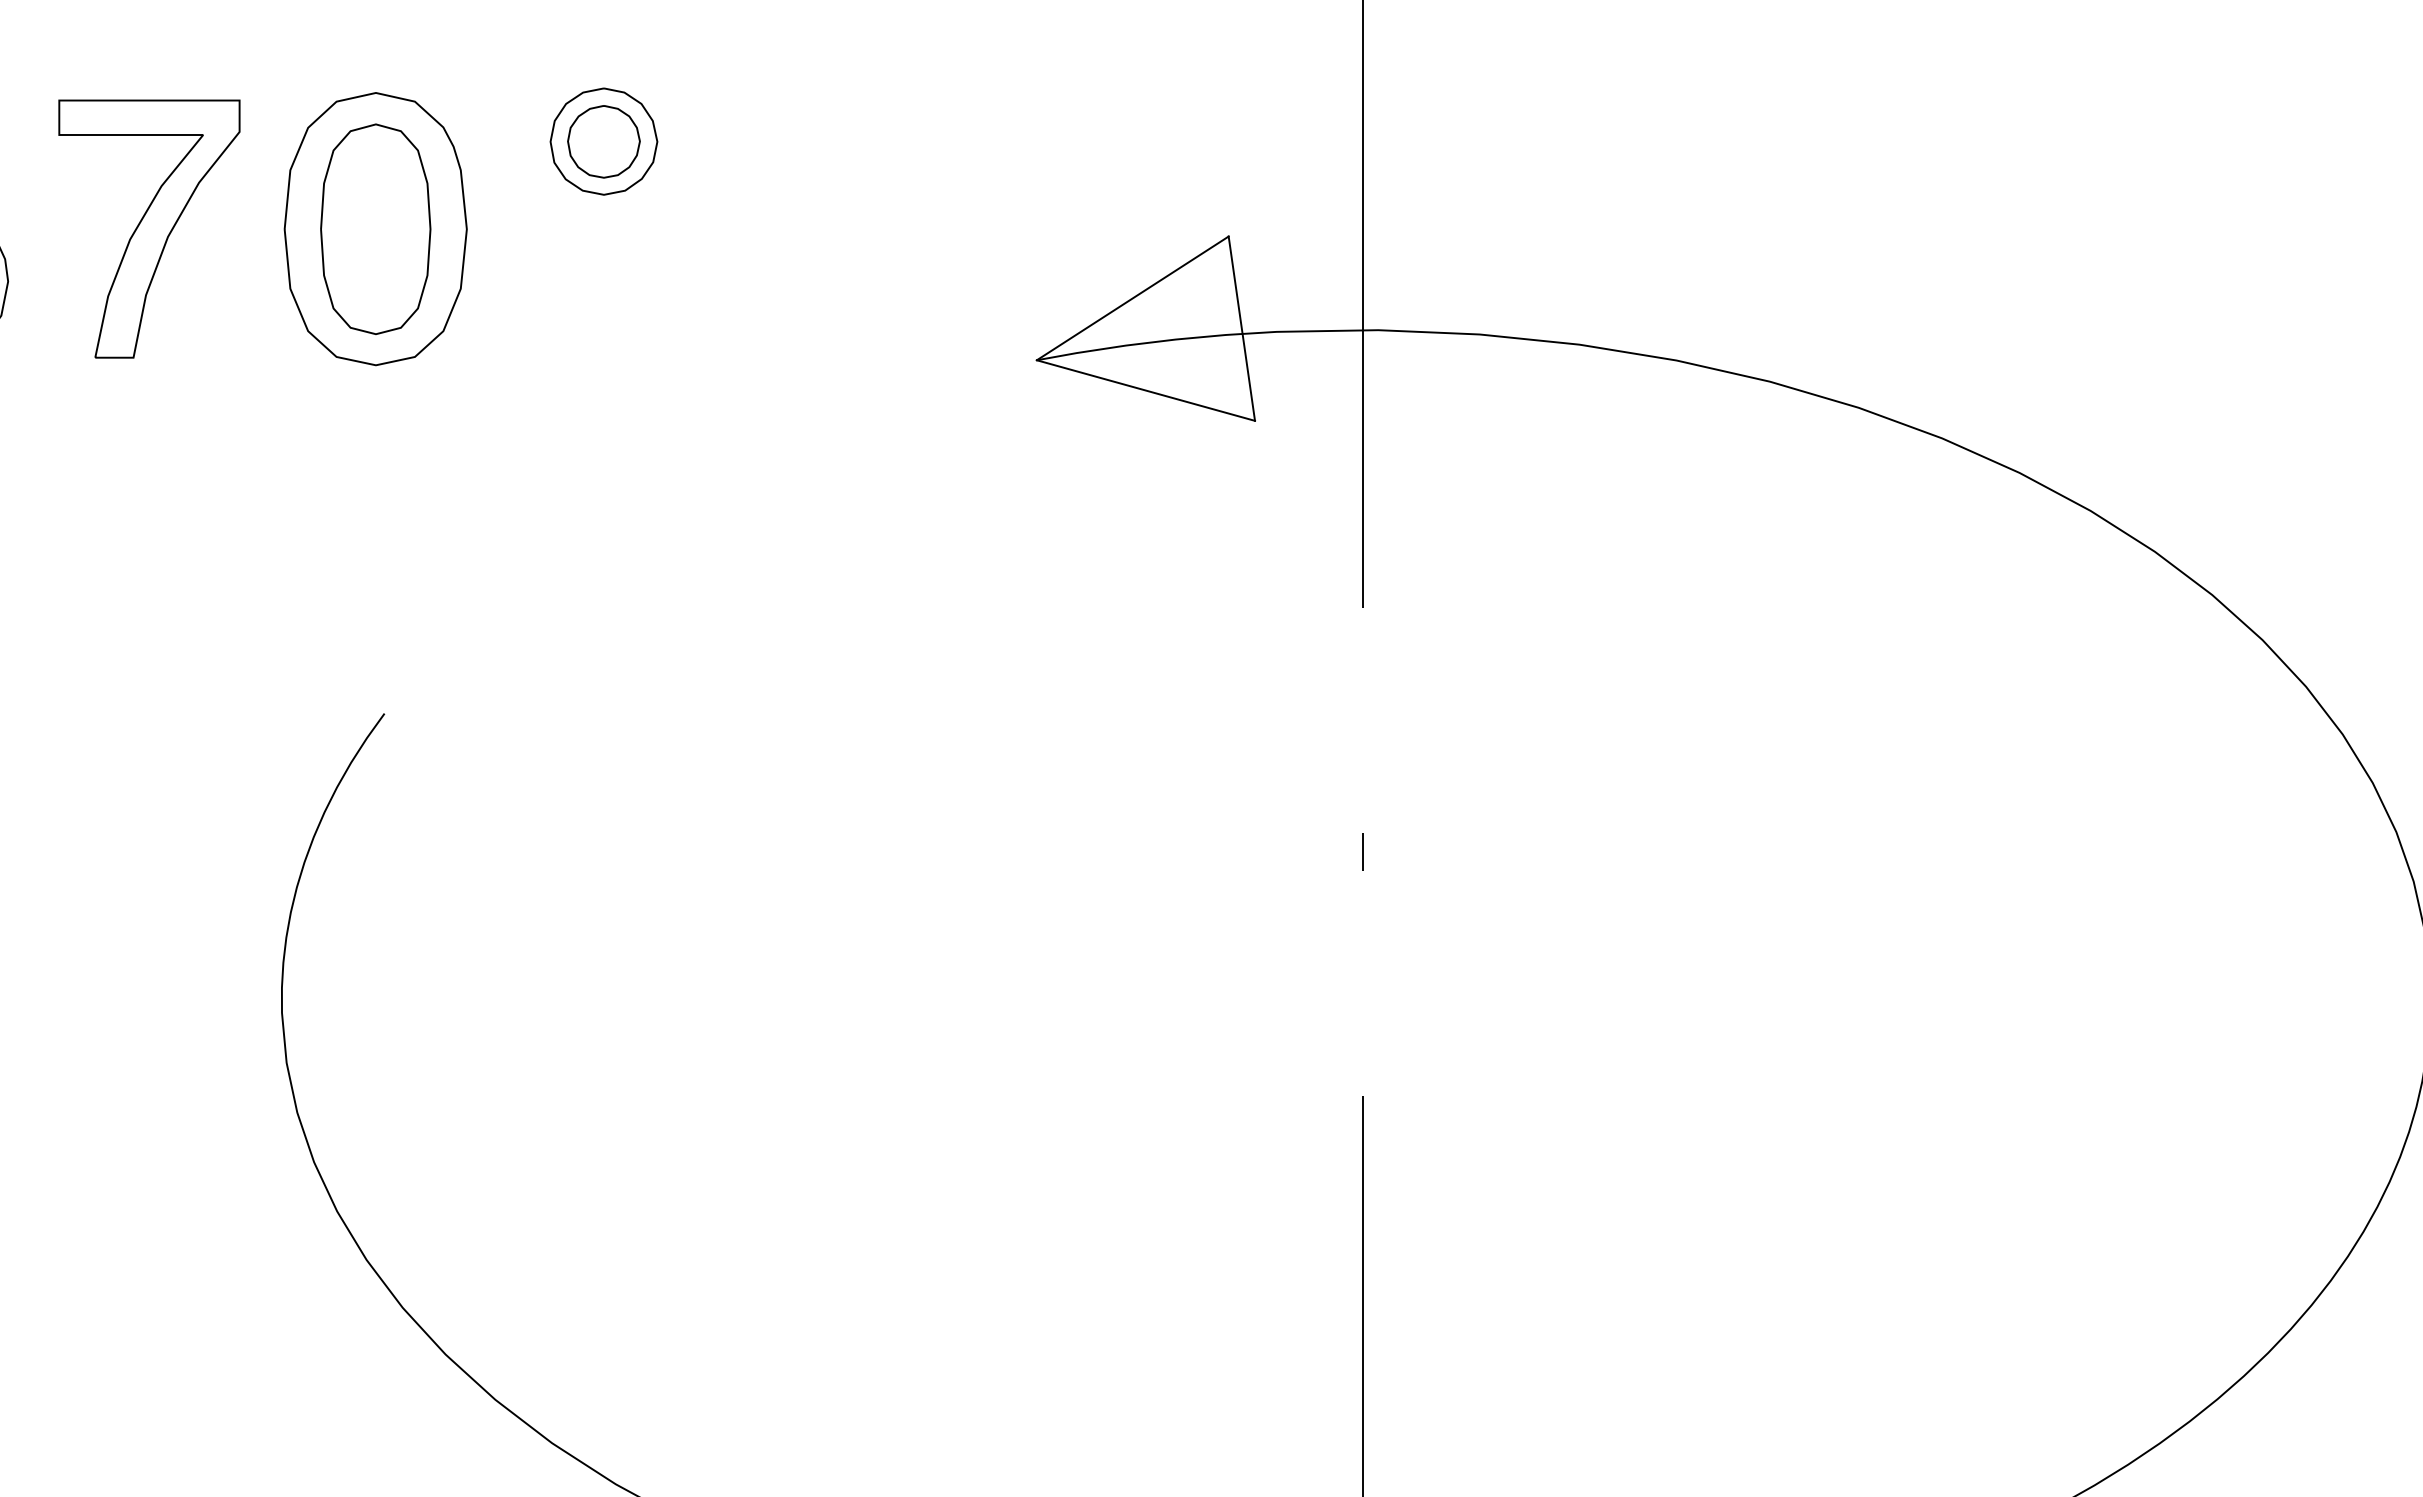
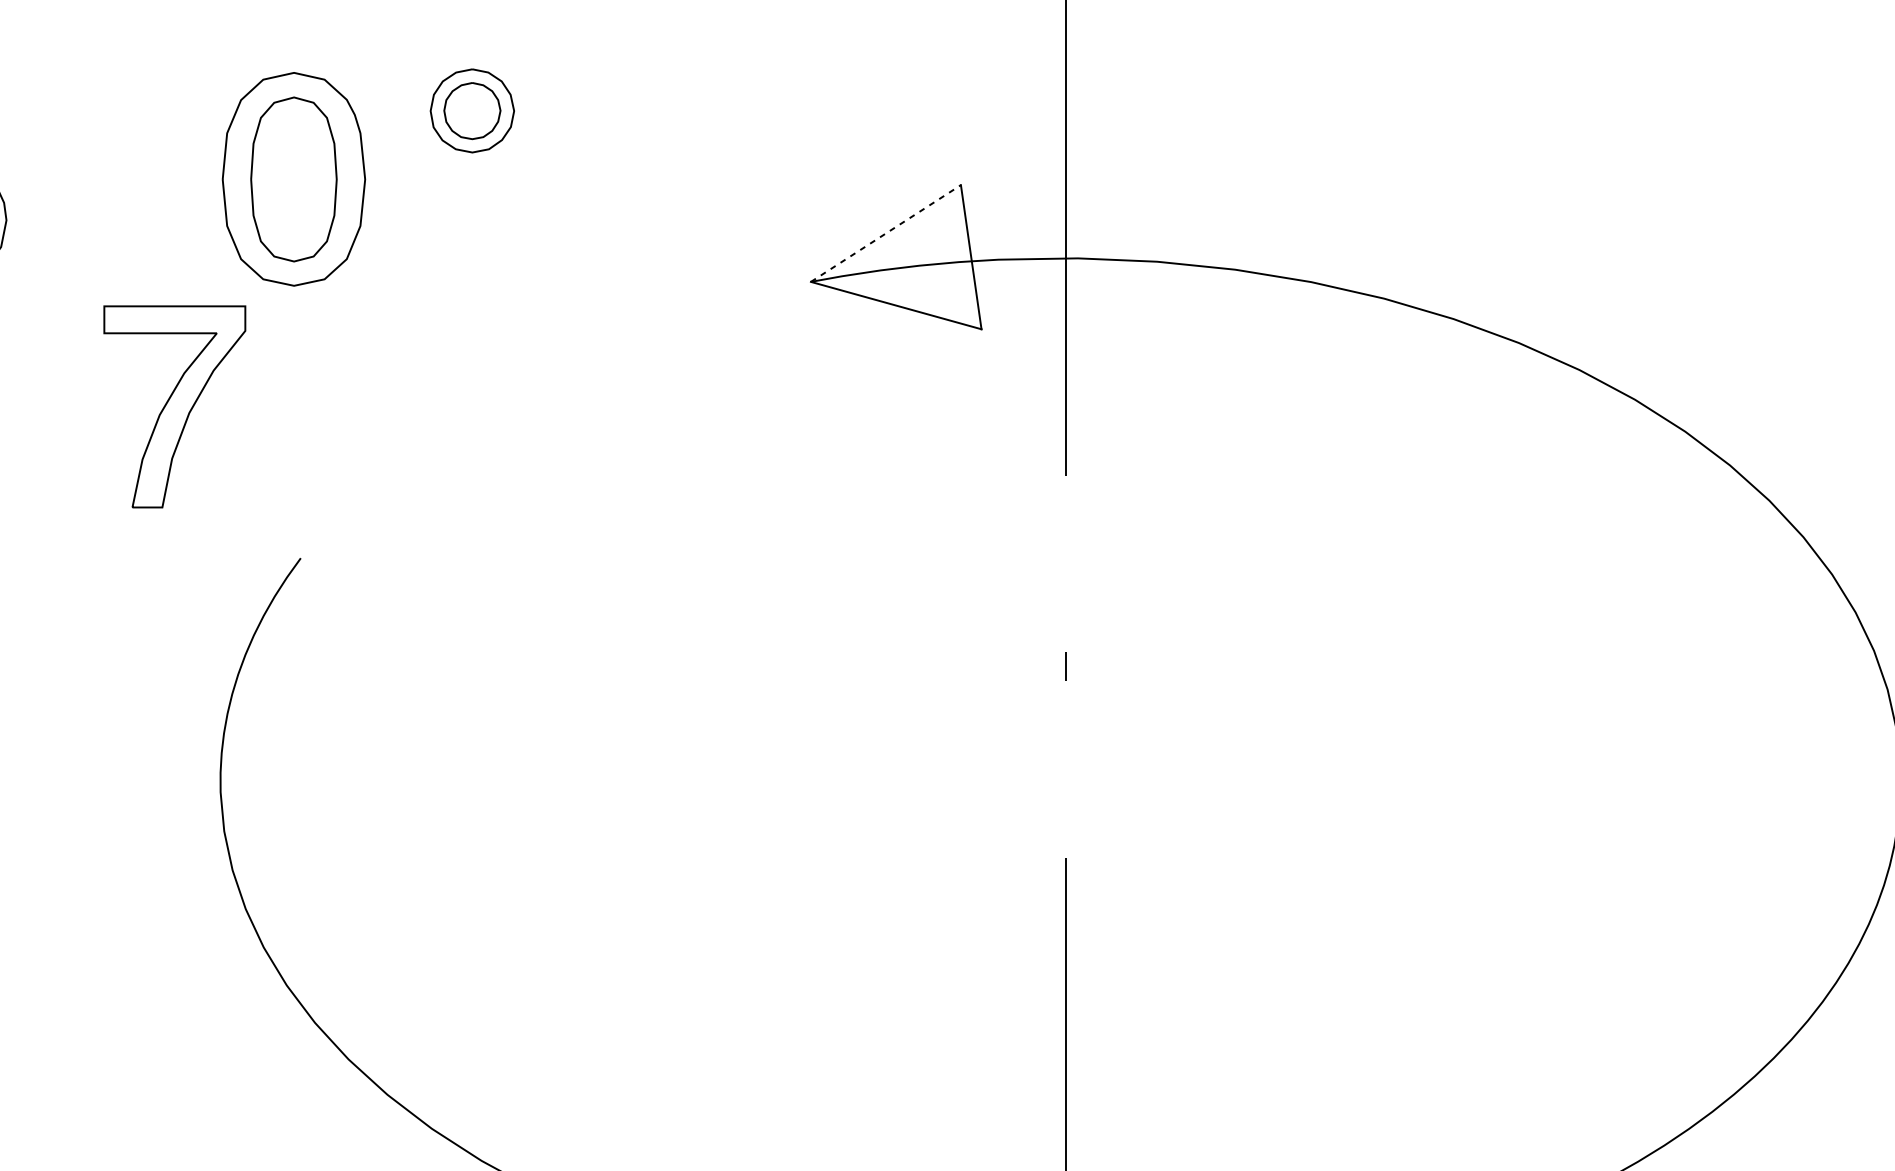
part: (149, 228) -> (174, 406), moved
line: (1133, 298) -> (886, 233), solid -> dashed

